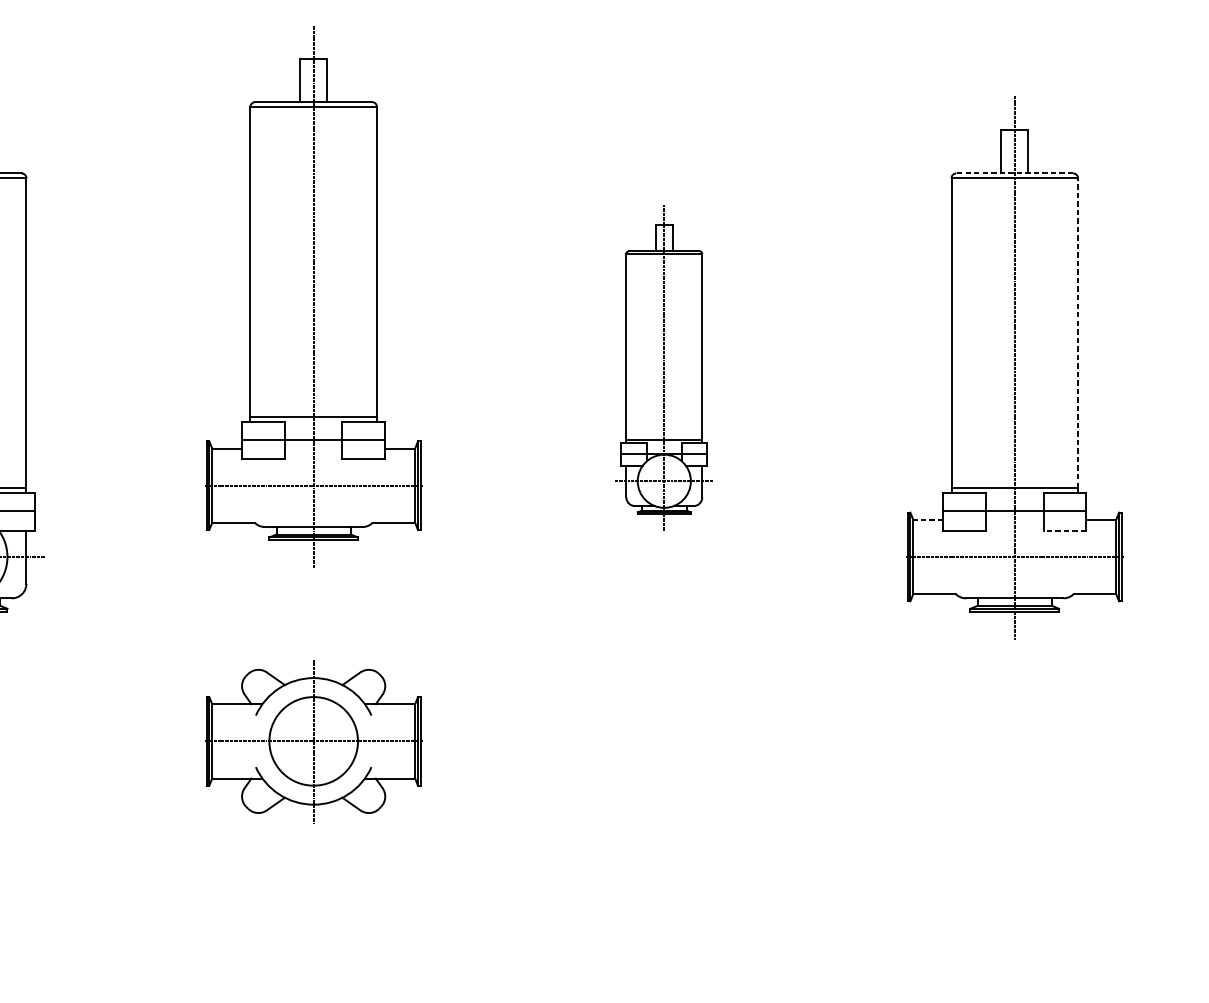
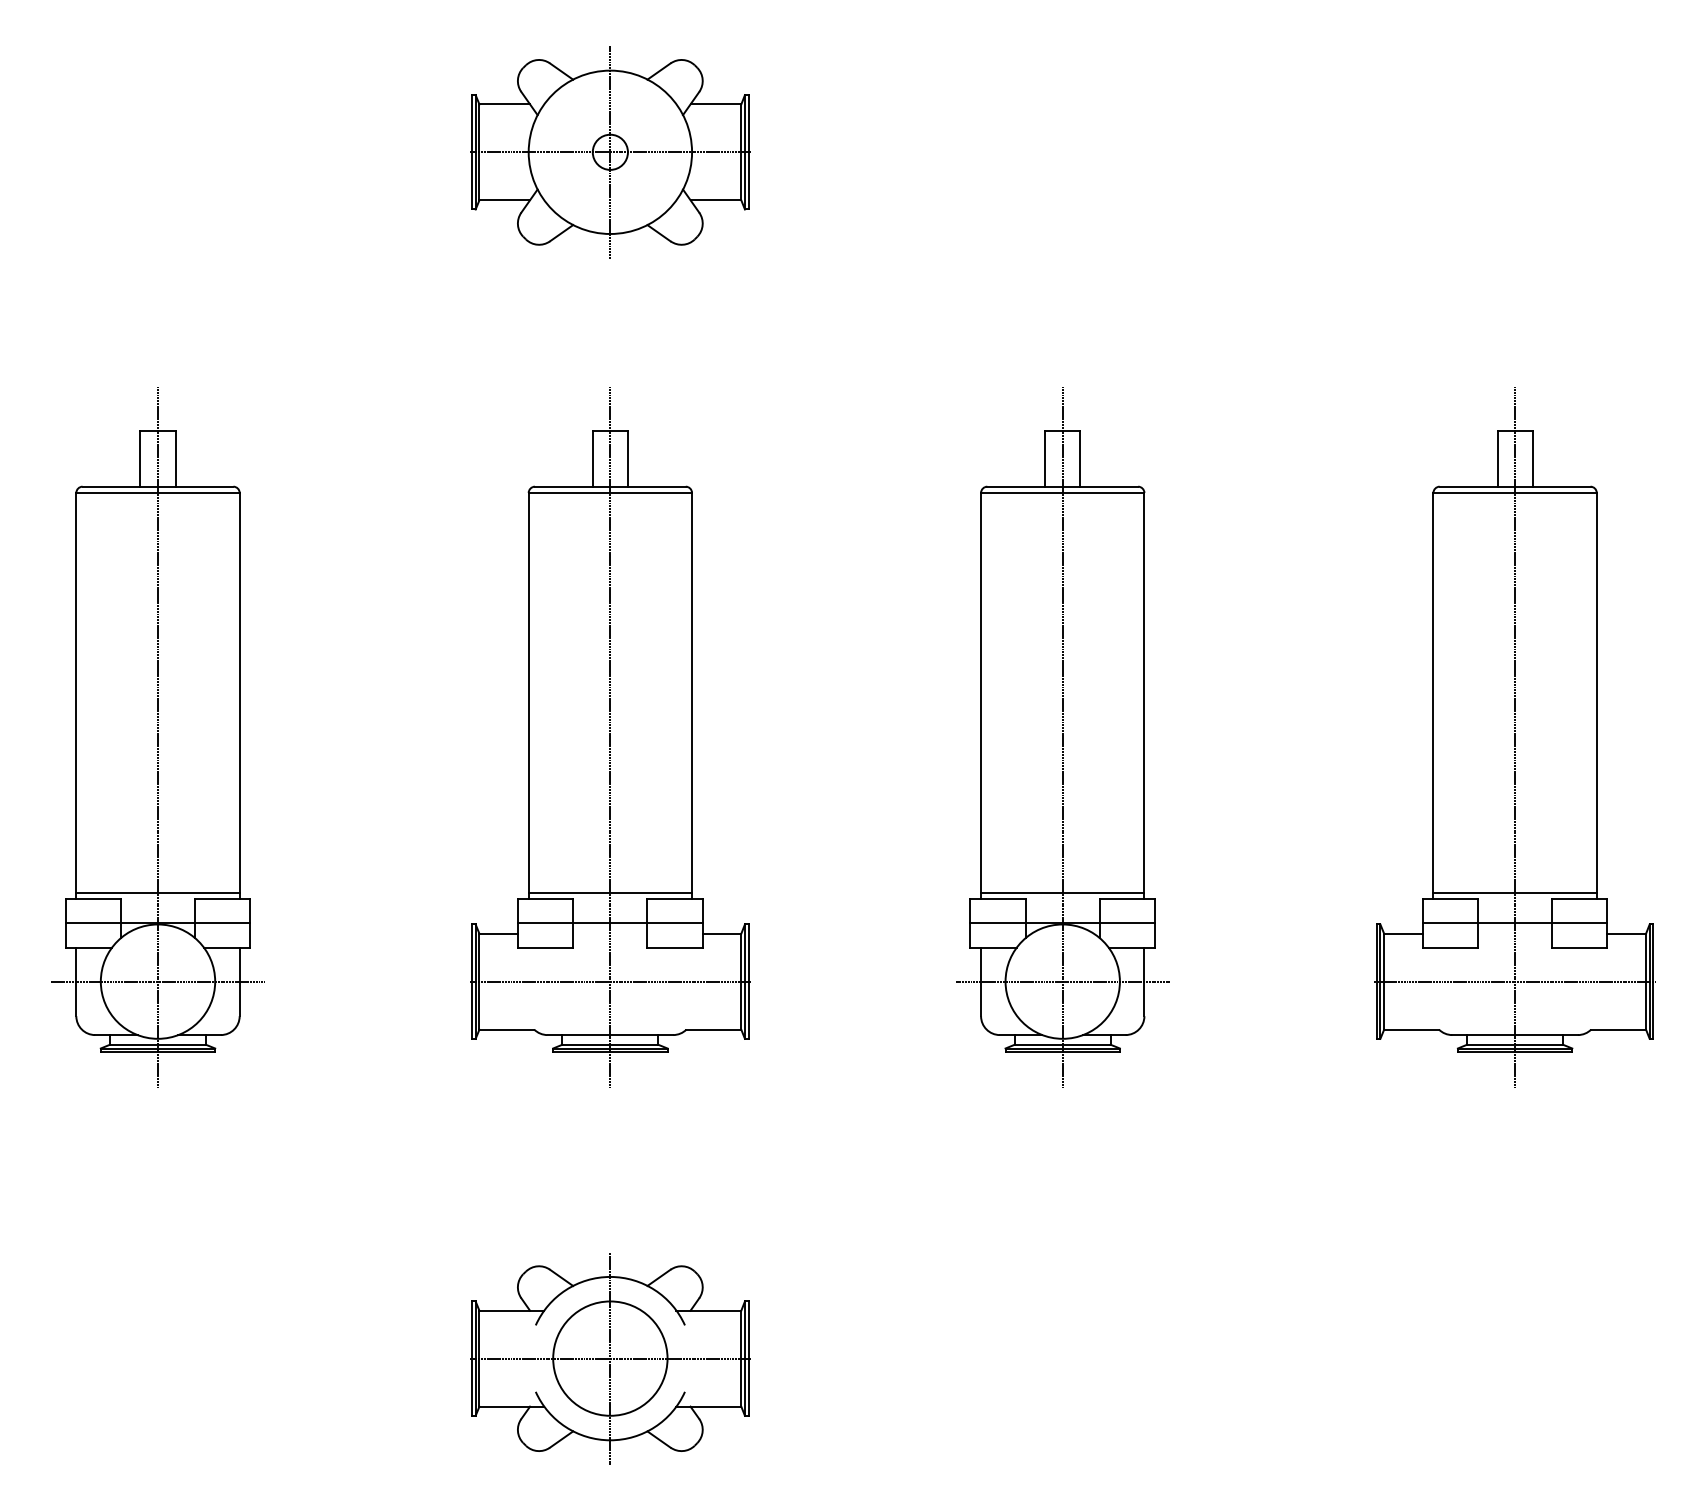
line: (1014, 173) -> (1514, 486), dashed -> solid
part: (313, 296) -> (610, 737), moved
line: (1077, 332) -> (1596, 692), dashed -> solid
part: (664, 367) -> (1062, 737), size x1.67
line: (927, 519) -> (1402, 933), dashed -> solid
line: (1064, 530) -> (1579, 947), dashed -> solid
part: (313, 741) -> (610, 1358), moved

